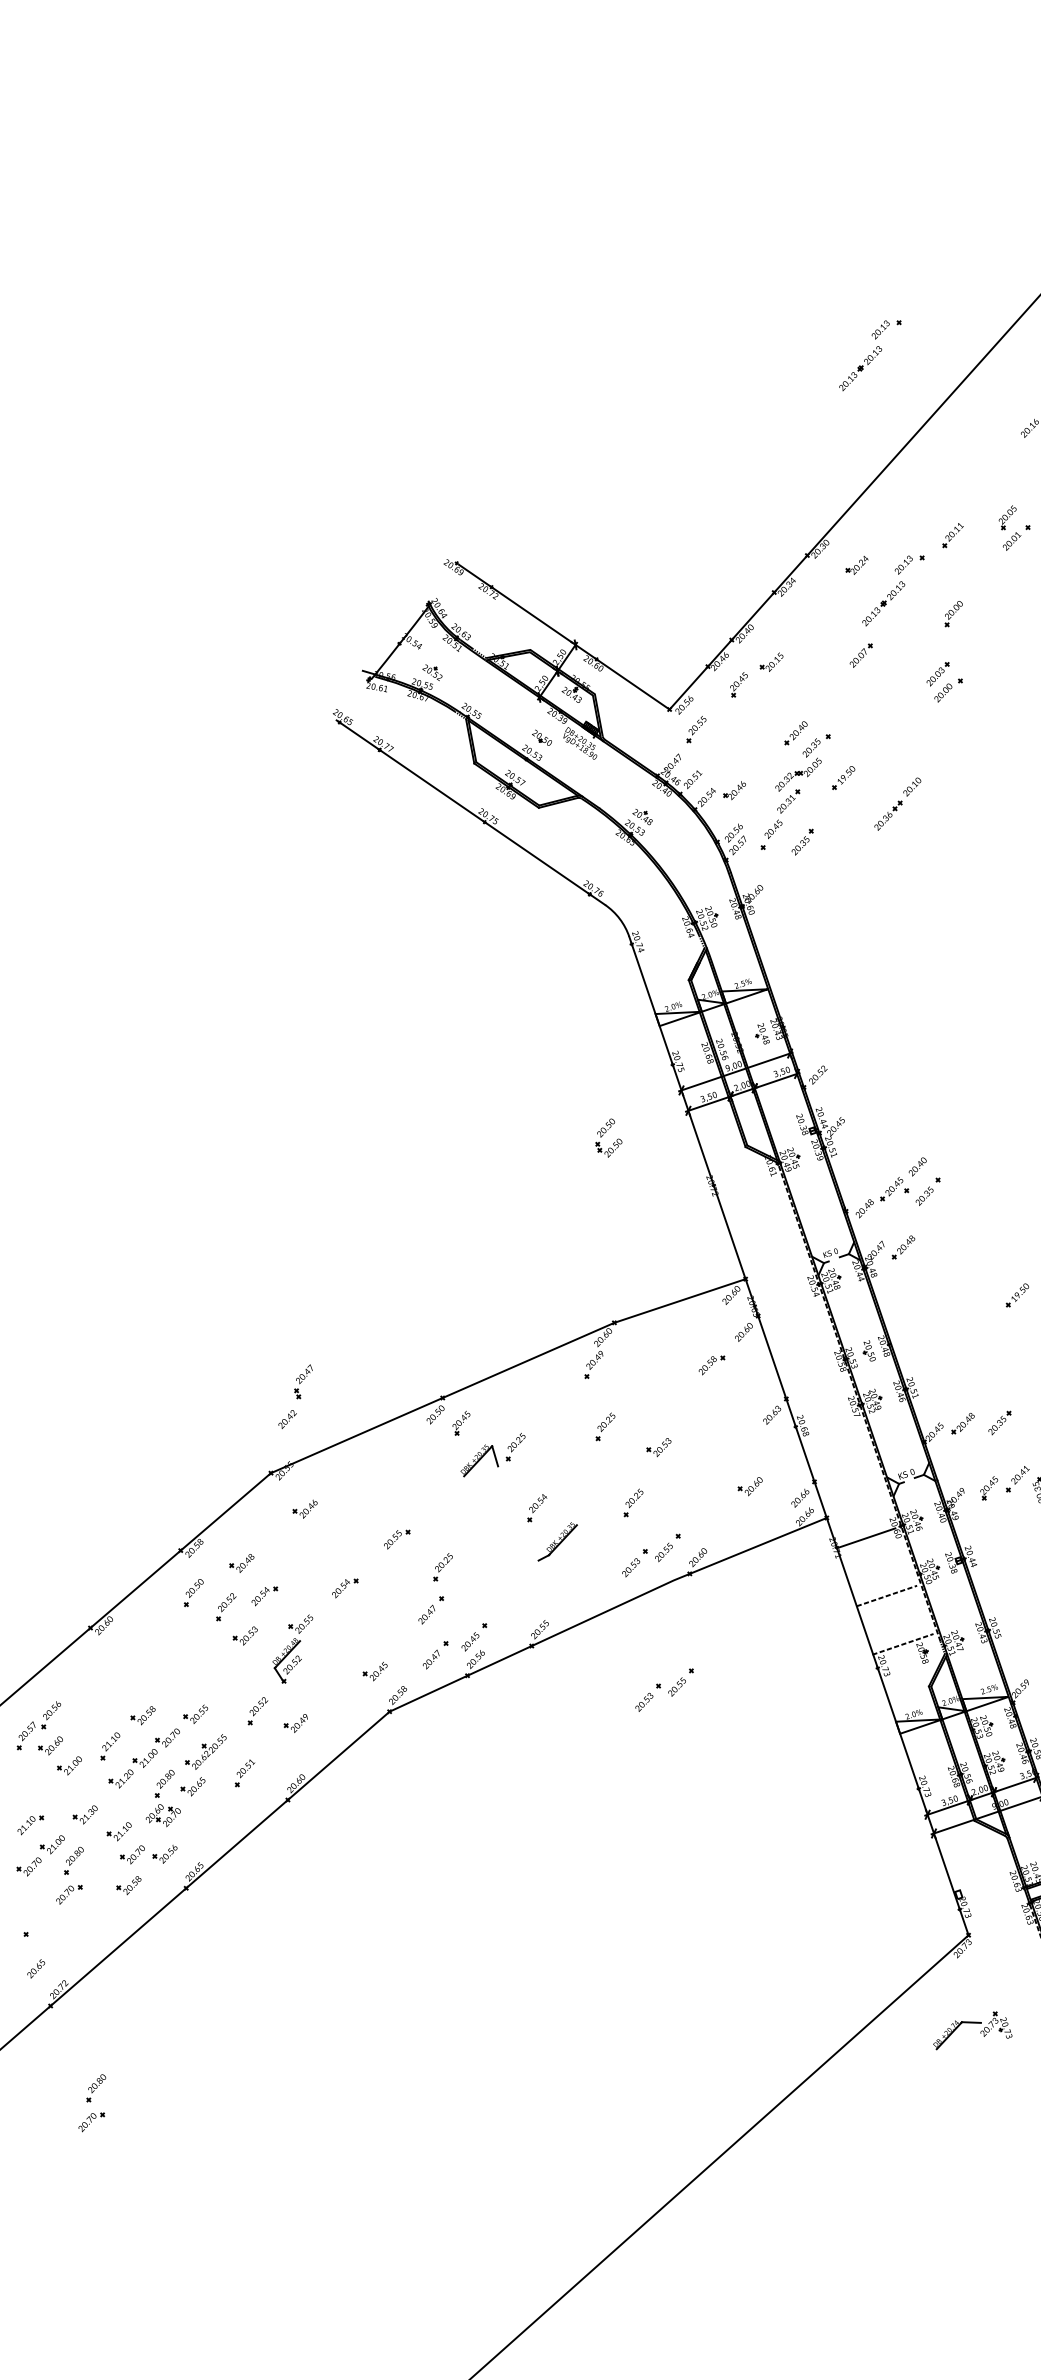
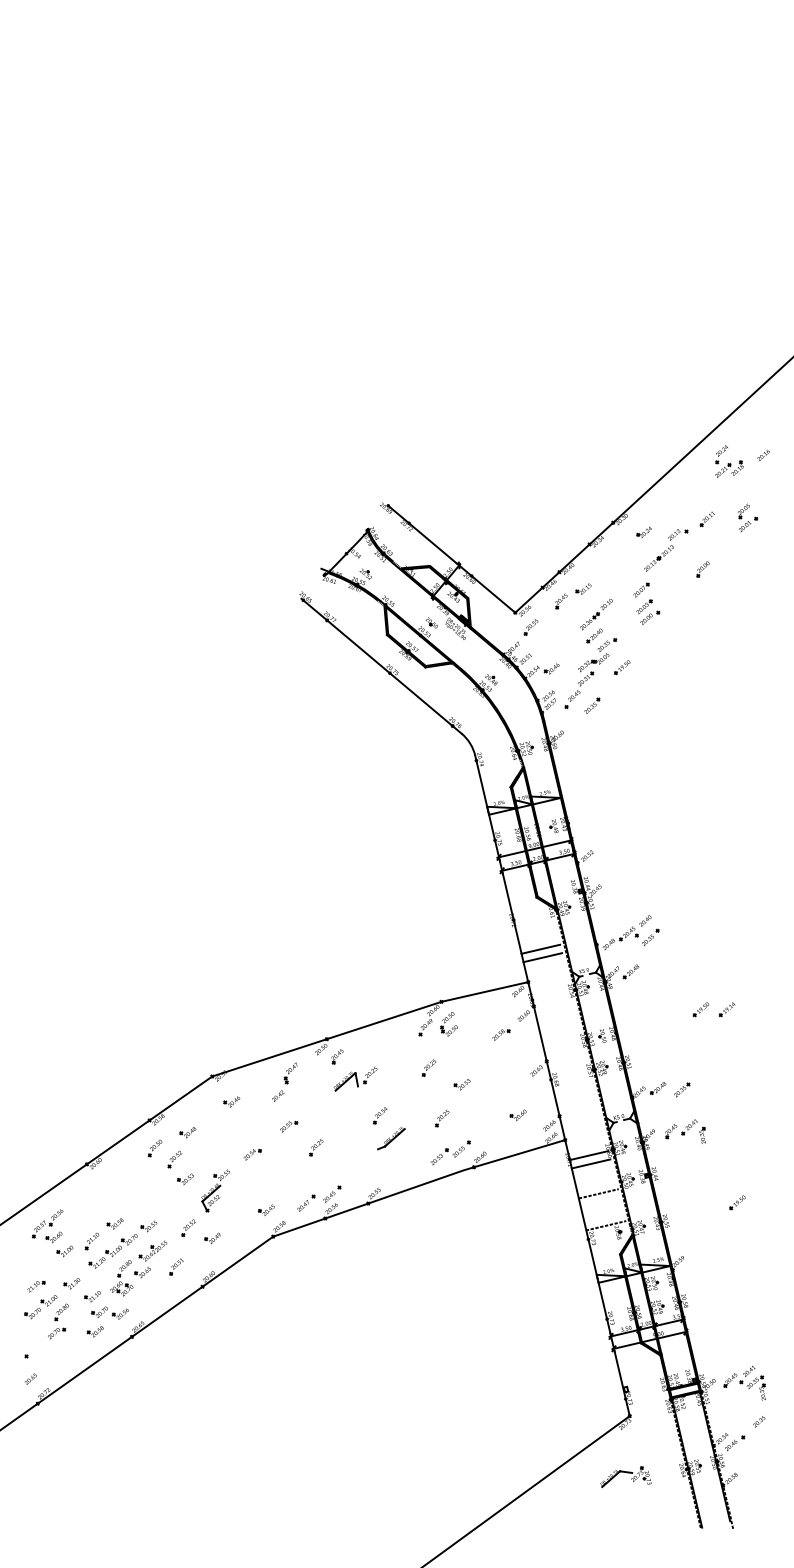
part: (871, 355) -> (666, 398), removed
part: (978, 442) -> (729, 461), added
part: (945, 680) -> (648, 611), moved
part: (897, 803) -> (596, 614), moved
part: (607, 1138) -> (448, 1024), moved
line: (759, 1225) -> (540, 948), added
line: (763, 1238) -> (542, 957), added
part: (295, 1395) -> (284, 1081), moved
line: (869, 1550) -> (590, 1163), added
part: (264, 1595) -> (200, 1154), removed
part: (431, 1608) -> (306, 1173), removed
part: (664, 1689) -> (450, 1239), removed
part: (92, 2103) -> (58, 1468), removed

